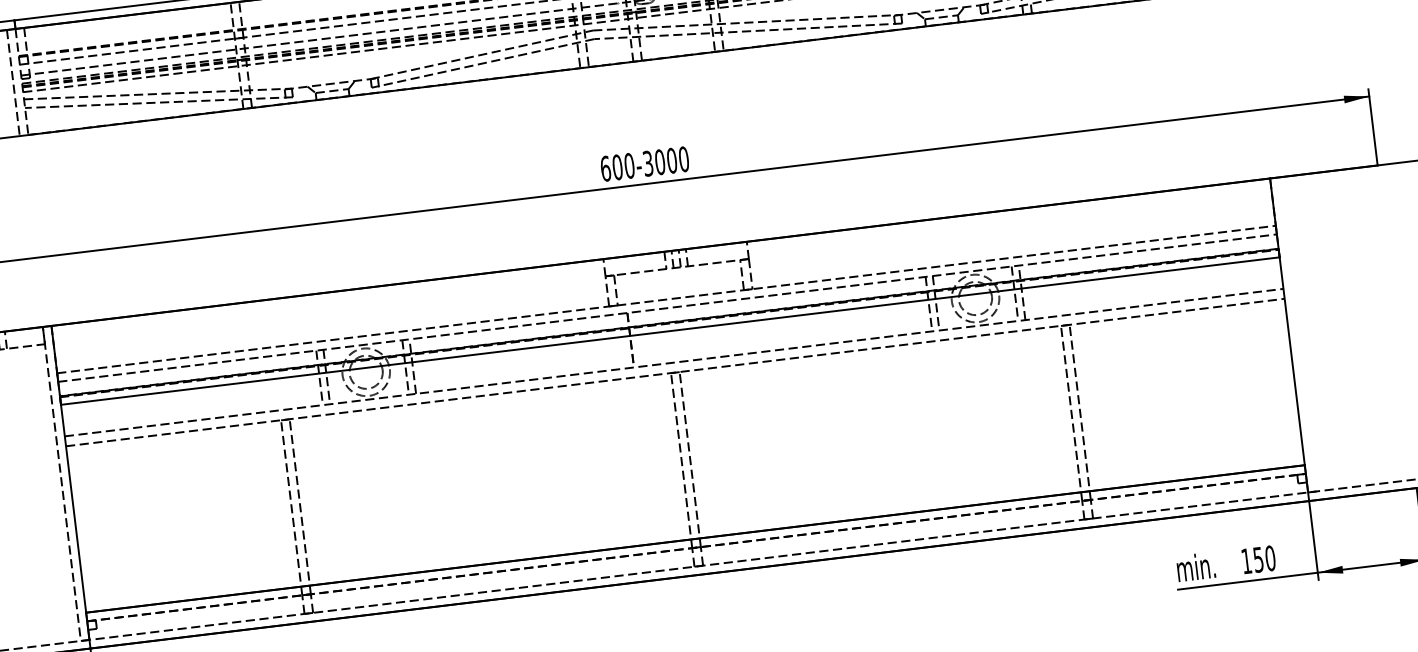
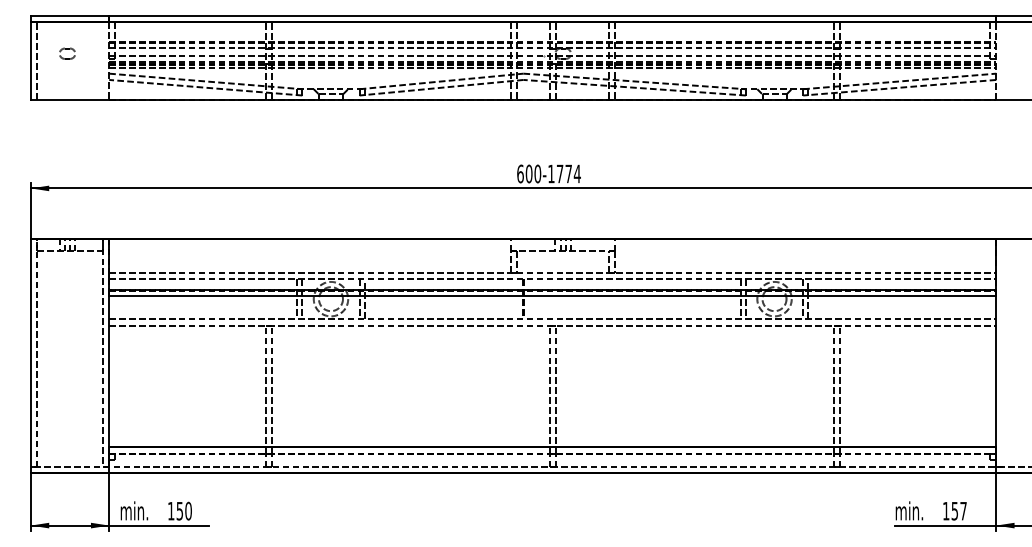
line: (12, 82) -> (102, 60), removed
text: (666, 160) -> (564, 173), 600-3000 -> 600-1774
text: (1270, 557) -> (963, 510), 150 -> 157

